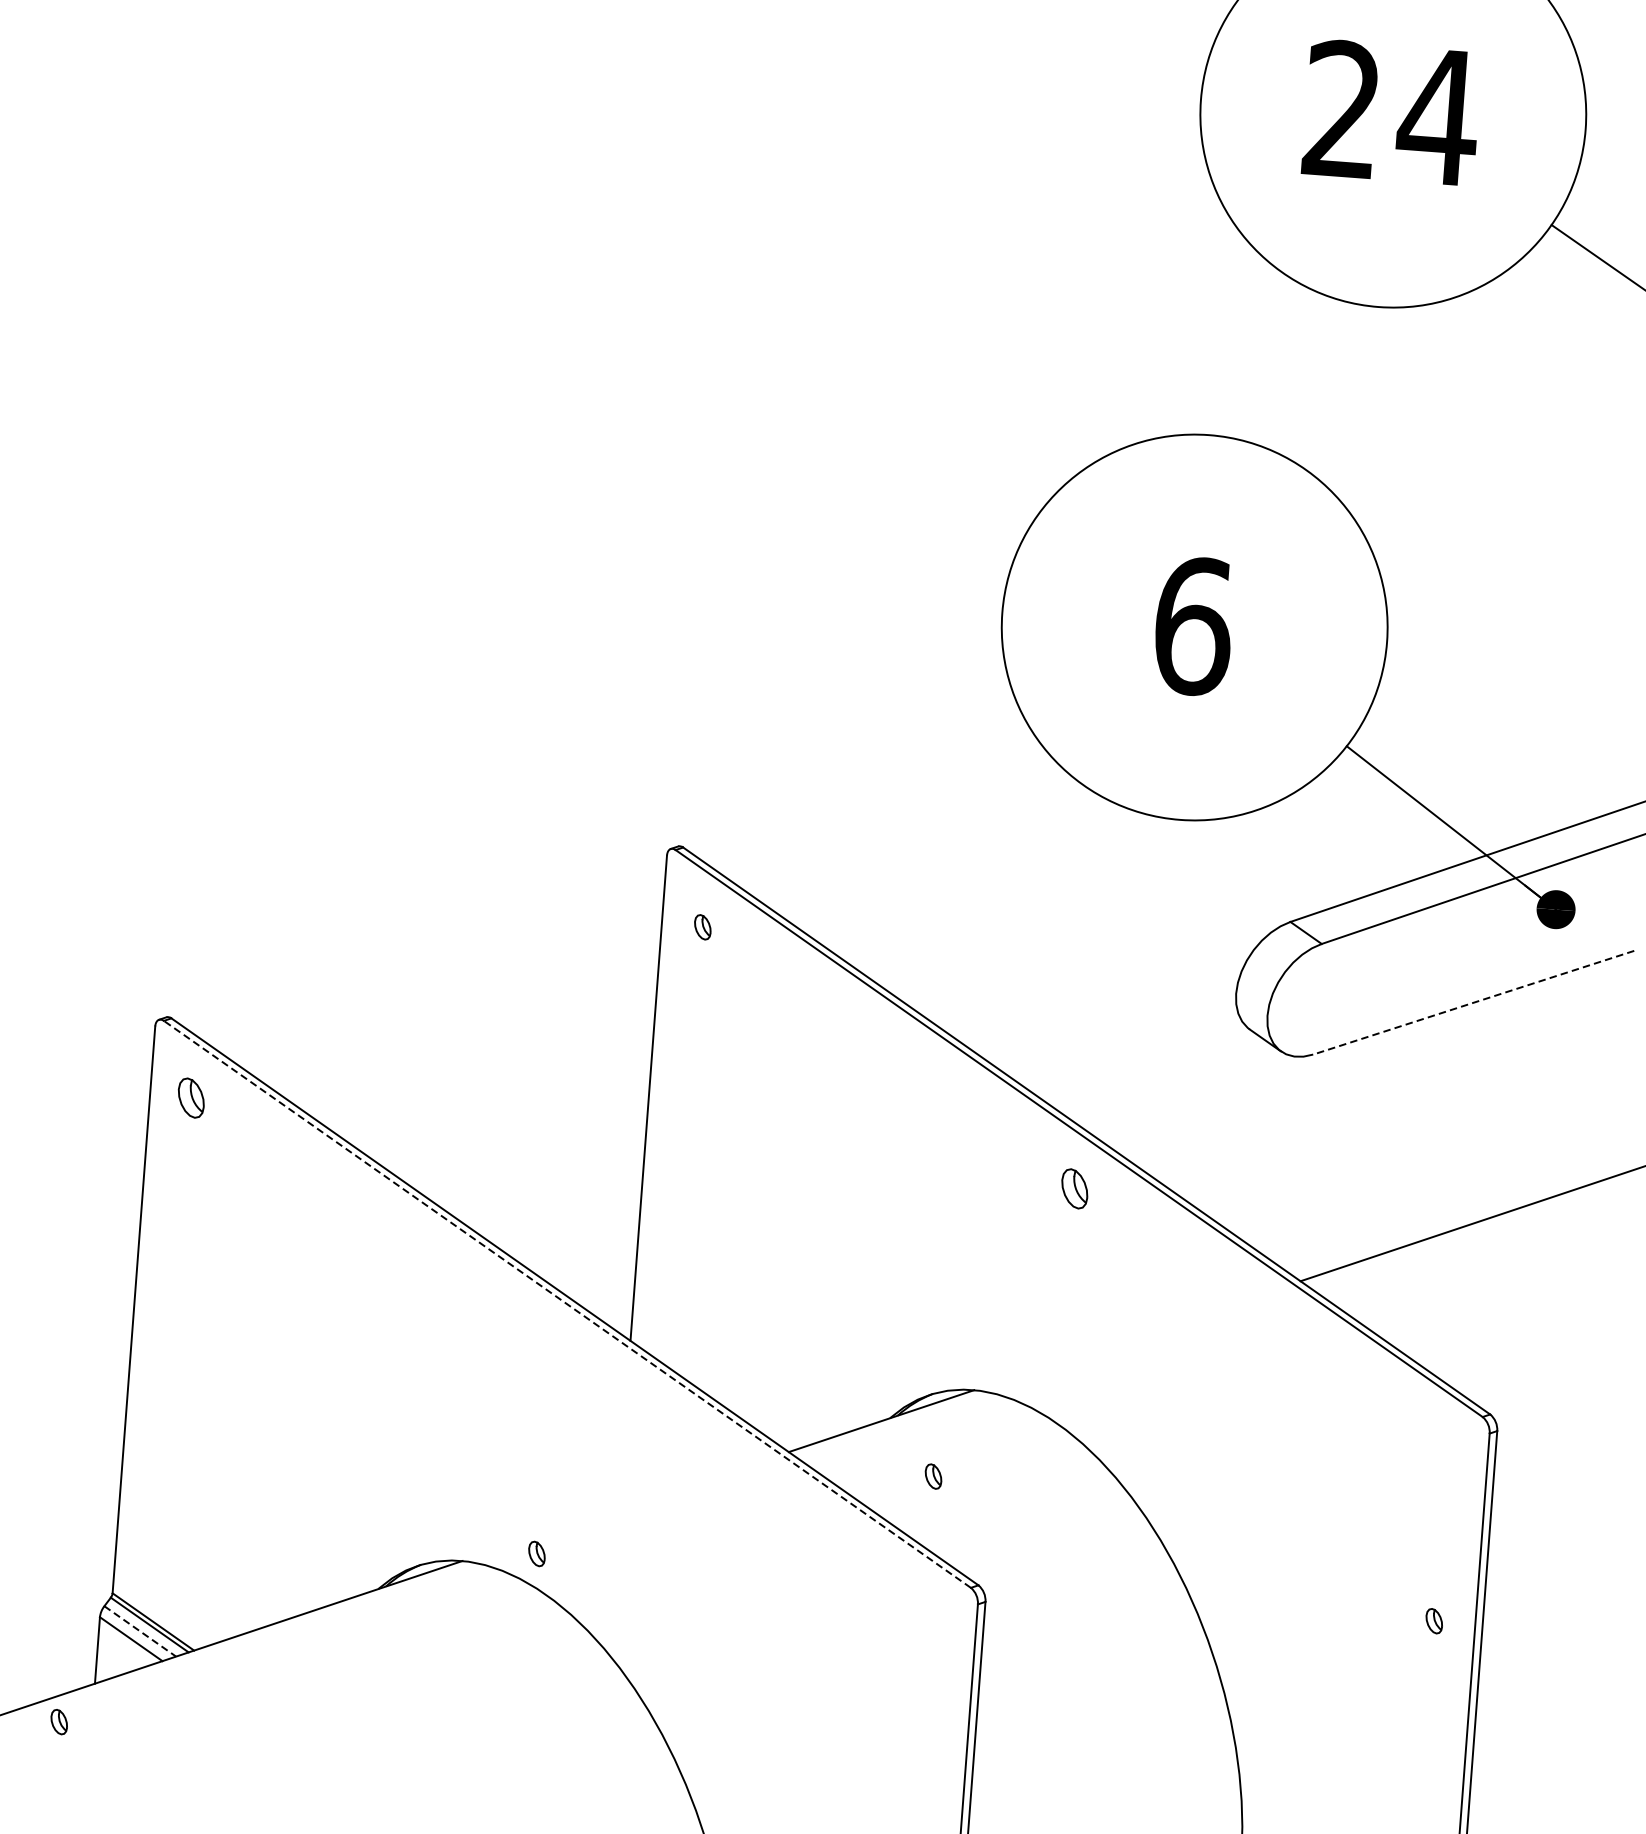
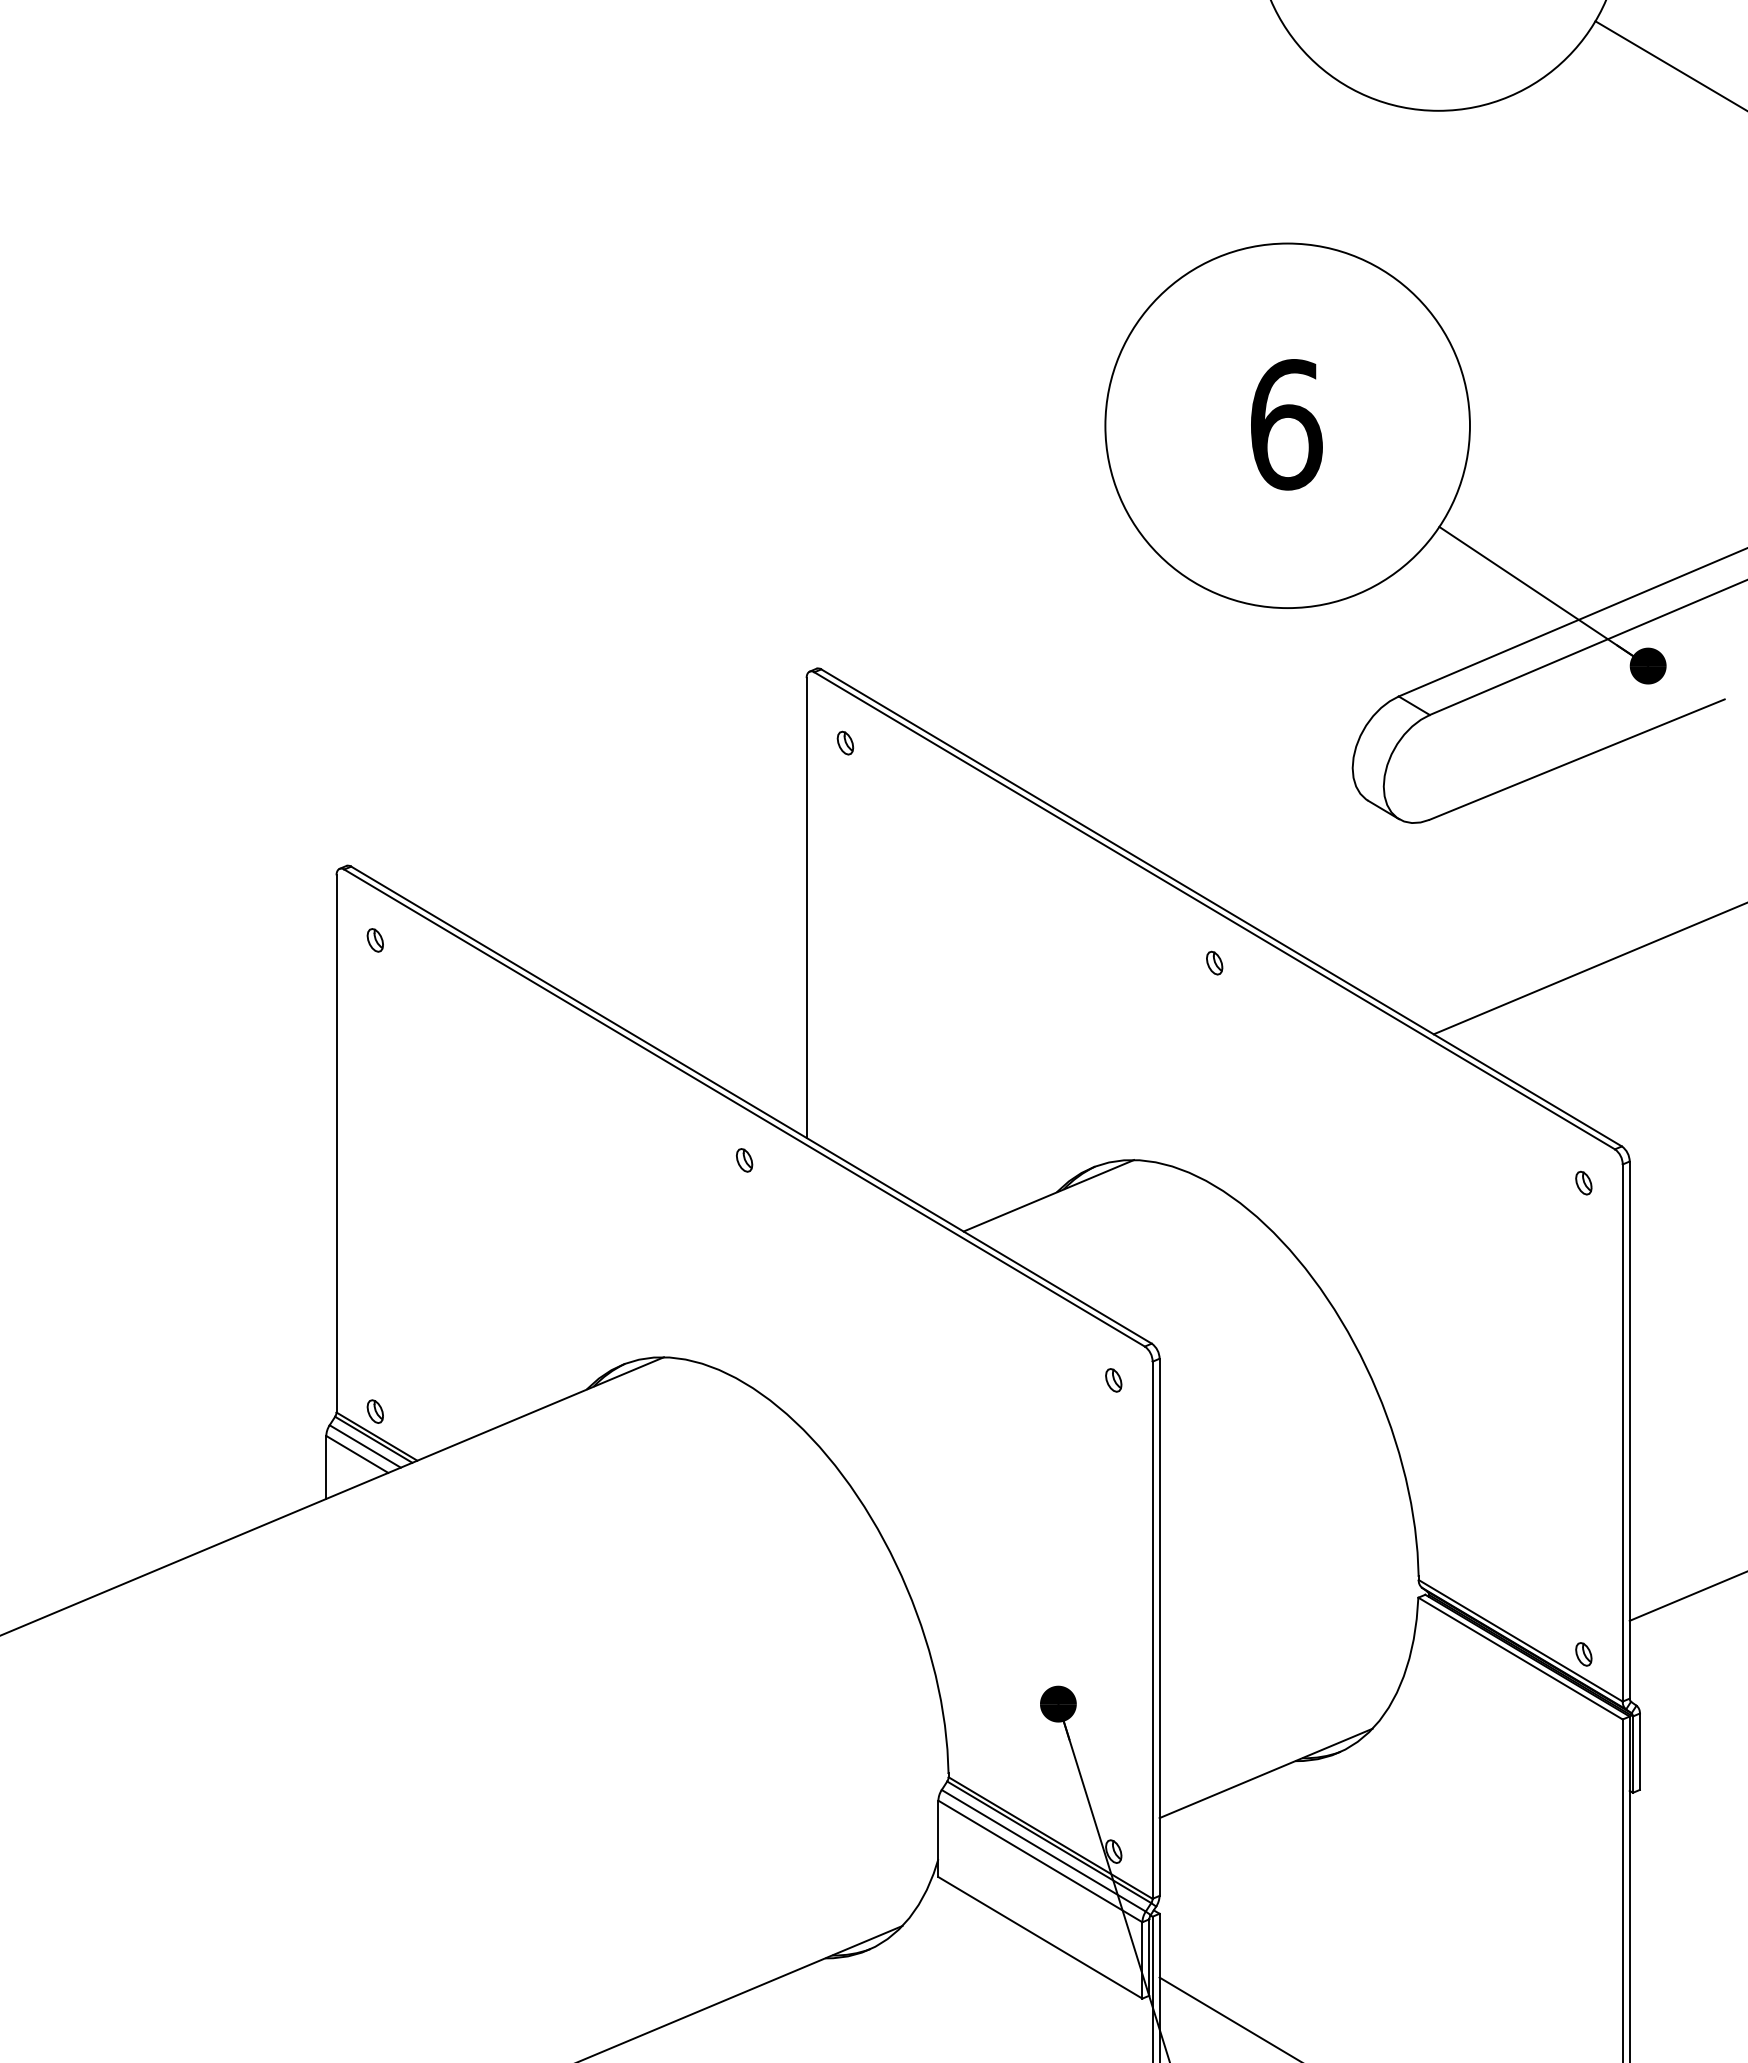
line: (1473, 1002) -> (1576, 759), dashed -> solid
part: (190, 1098) -> (374, 940), size x0.62
part: (1074, 1188) -> (1214, 962), size x0.62
line: (567, 1304) -> (744, 1108), dashed -> solid
part: (933, 1476) -> (1113, 1380), moved
part: (536, 1554) -> (744, 1160), moved
part: (1433, 1620) -> (1583, 1182), moved
line: (140, 1631) -> (365, 1446), dashed -> solid
part: (58, 1721) -> (374, 1411), moved

